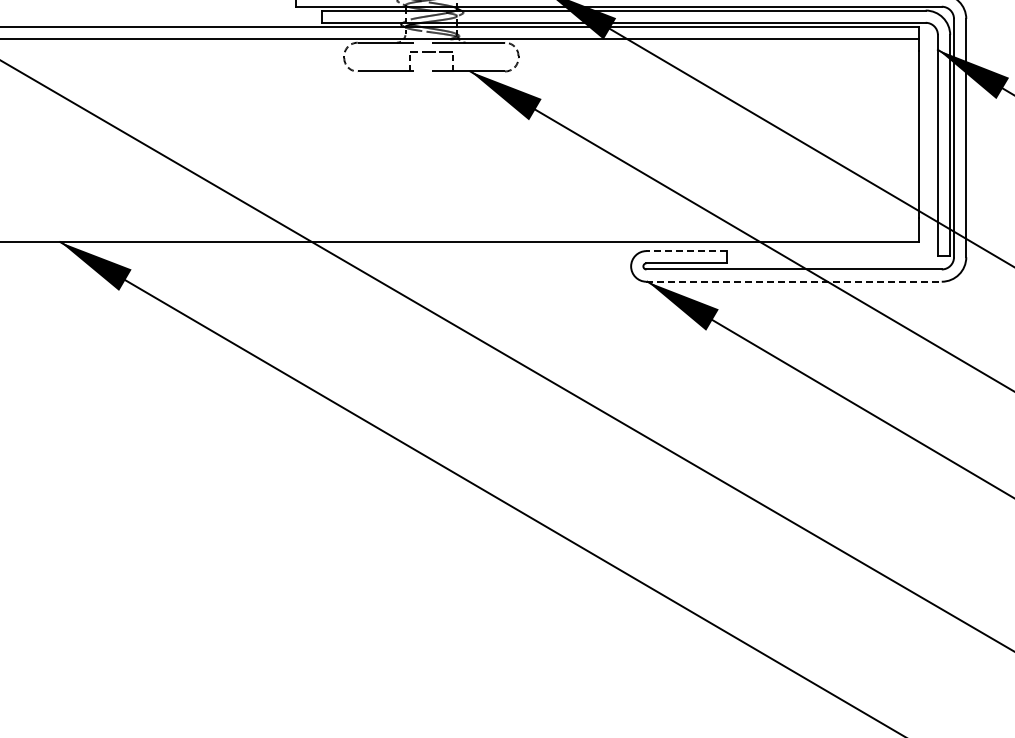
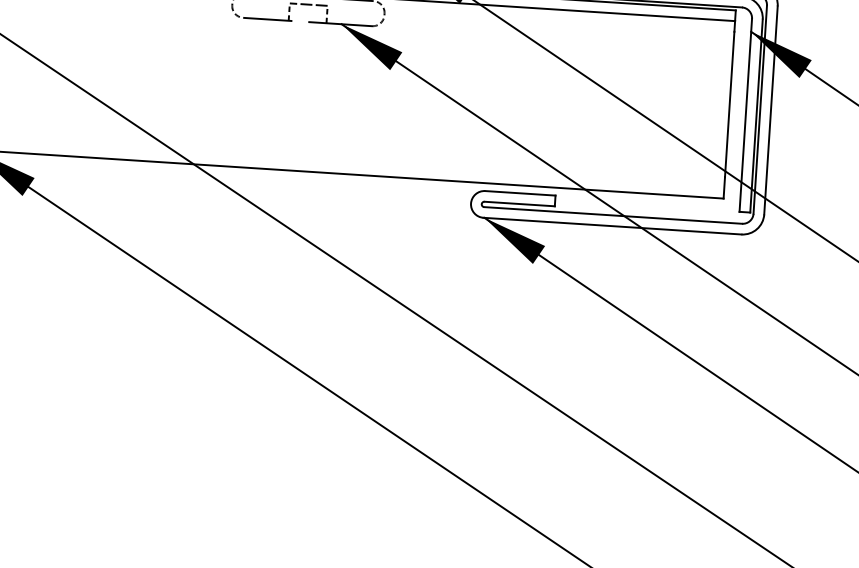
line: (686, 251) -> (520, 193), dashed -> solid
line: (794, 281) -> (612, 225), dashed -> solid

